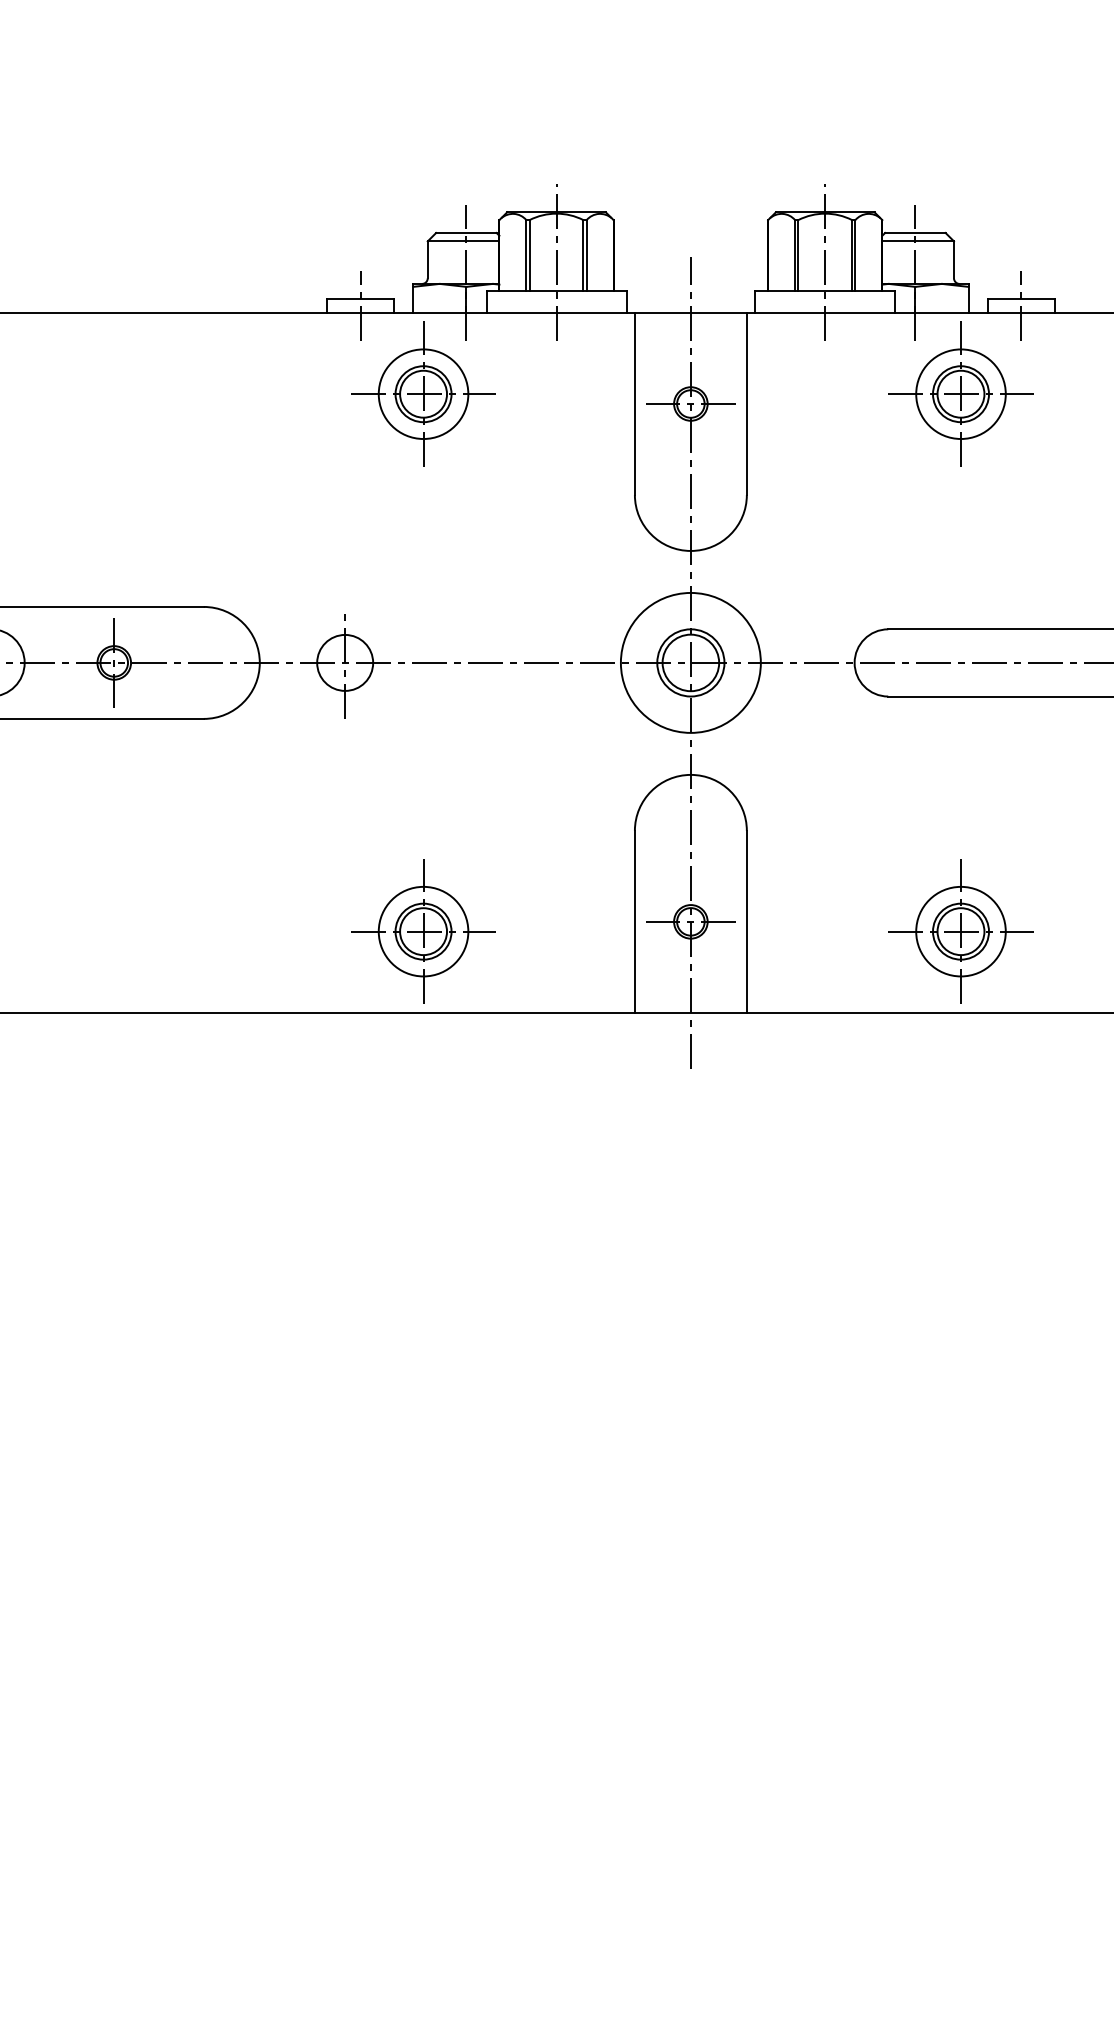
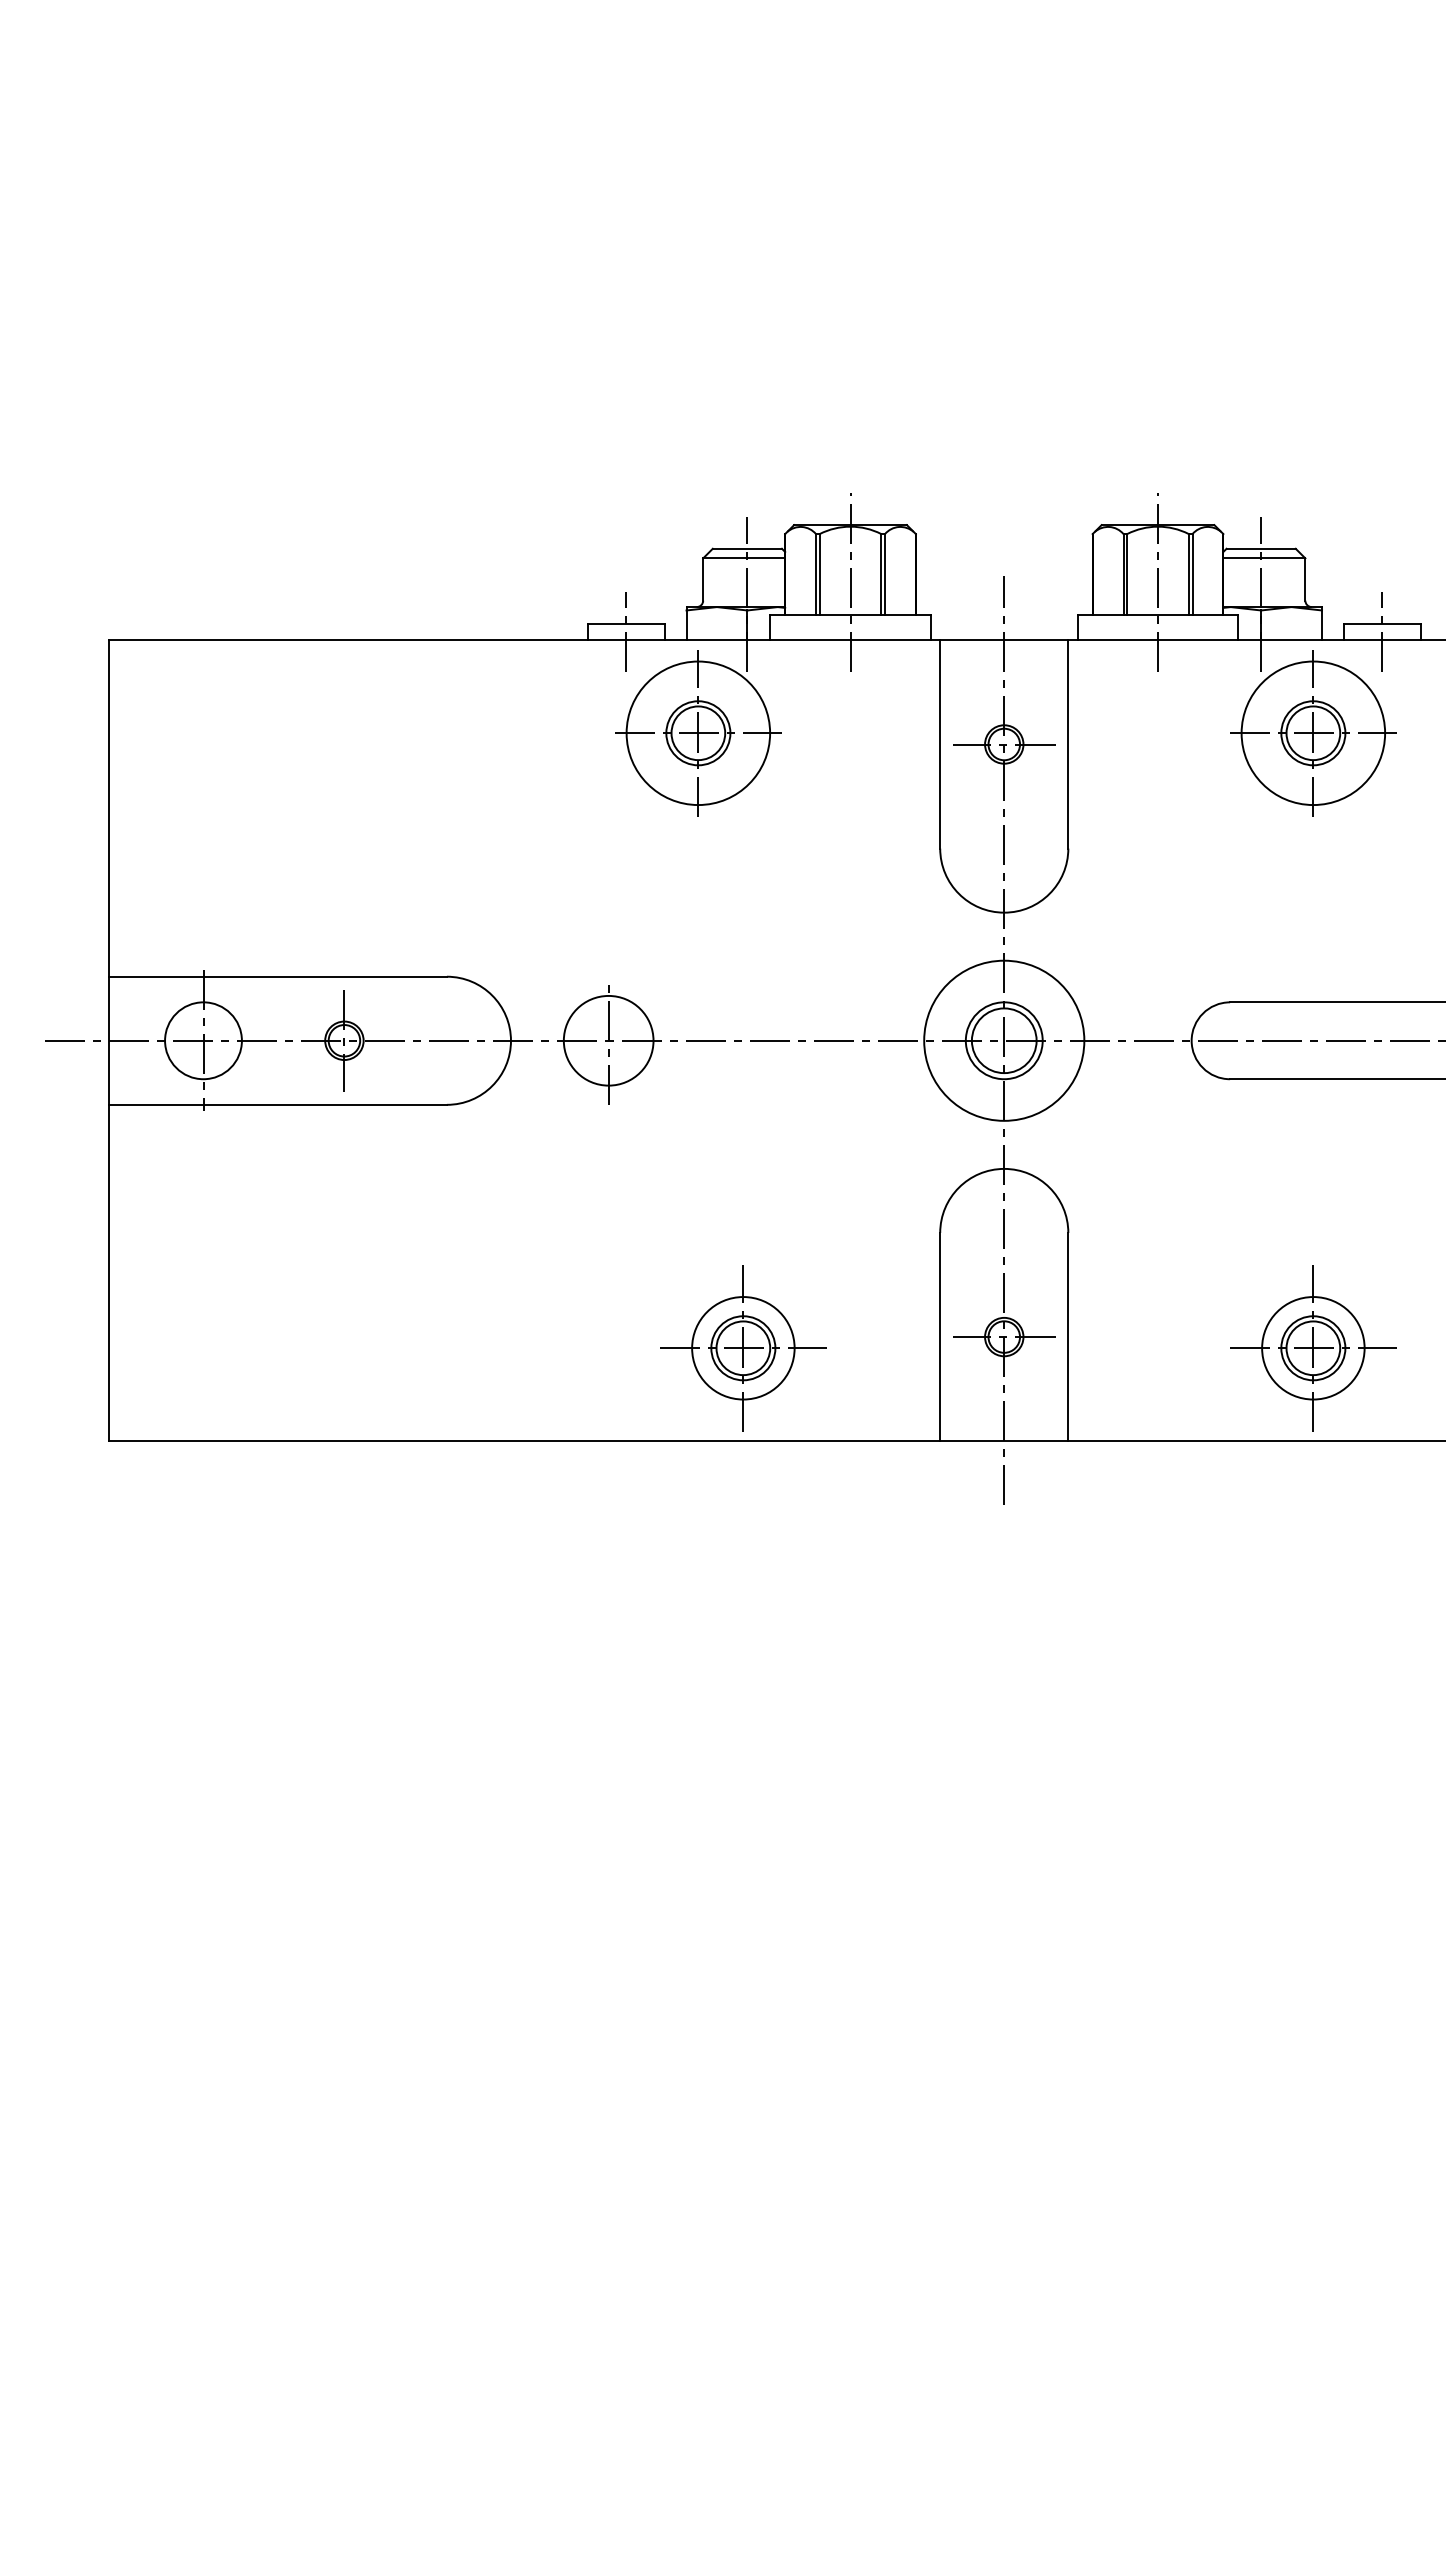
circle: (423, 394) -> (698, 733), size x1.4
circle: (961, 394) -> (1313, 733), size x1.4
circle: (345, 662) -> (608, 1040), size x1.4
part: (423, 931) -> (743, 1348), moved

